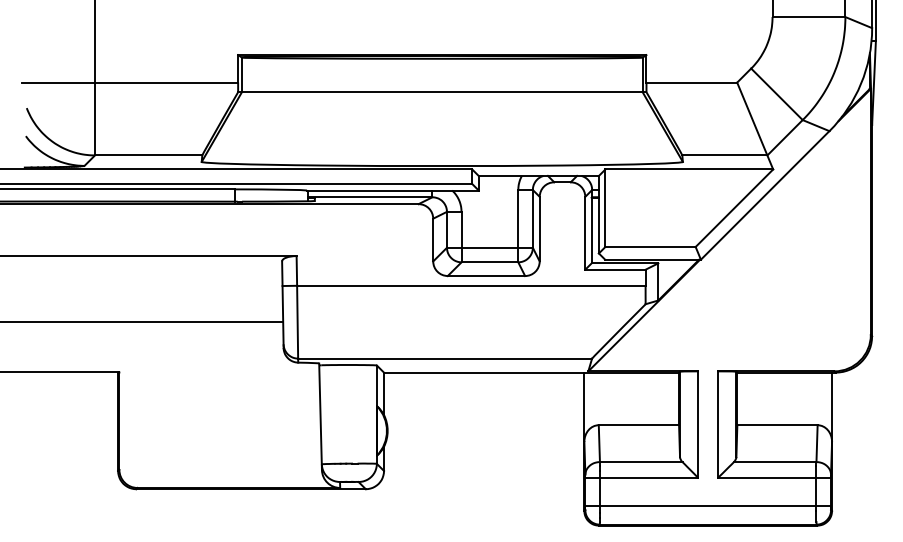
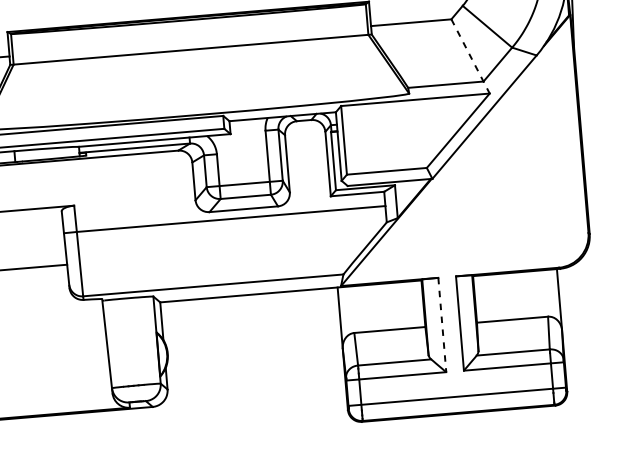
line: (755, 126) -> (470, 56), solid -> dashed
line: (698, 425) -> (442, 325), solid -> dashed

